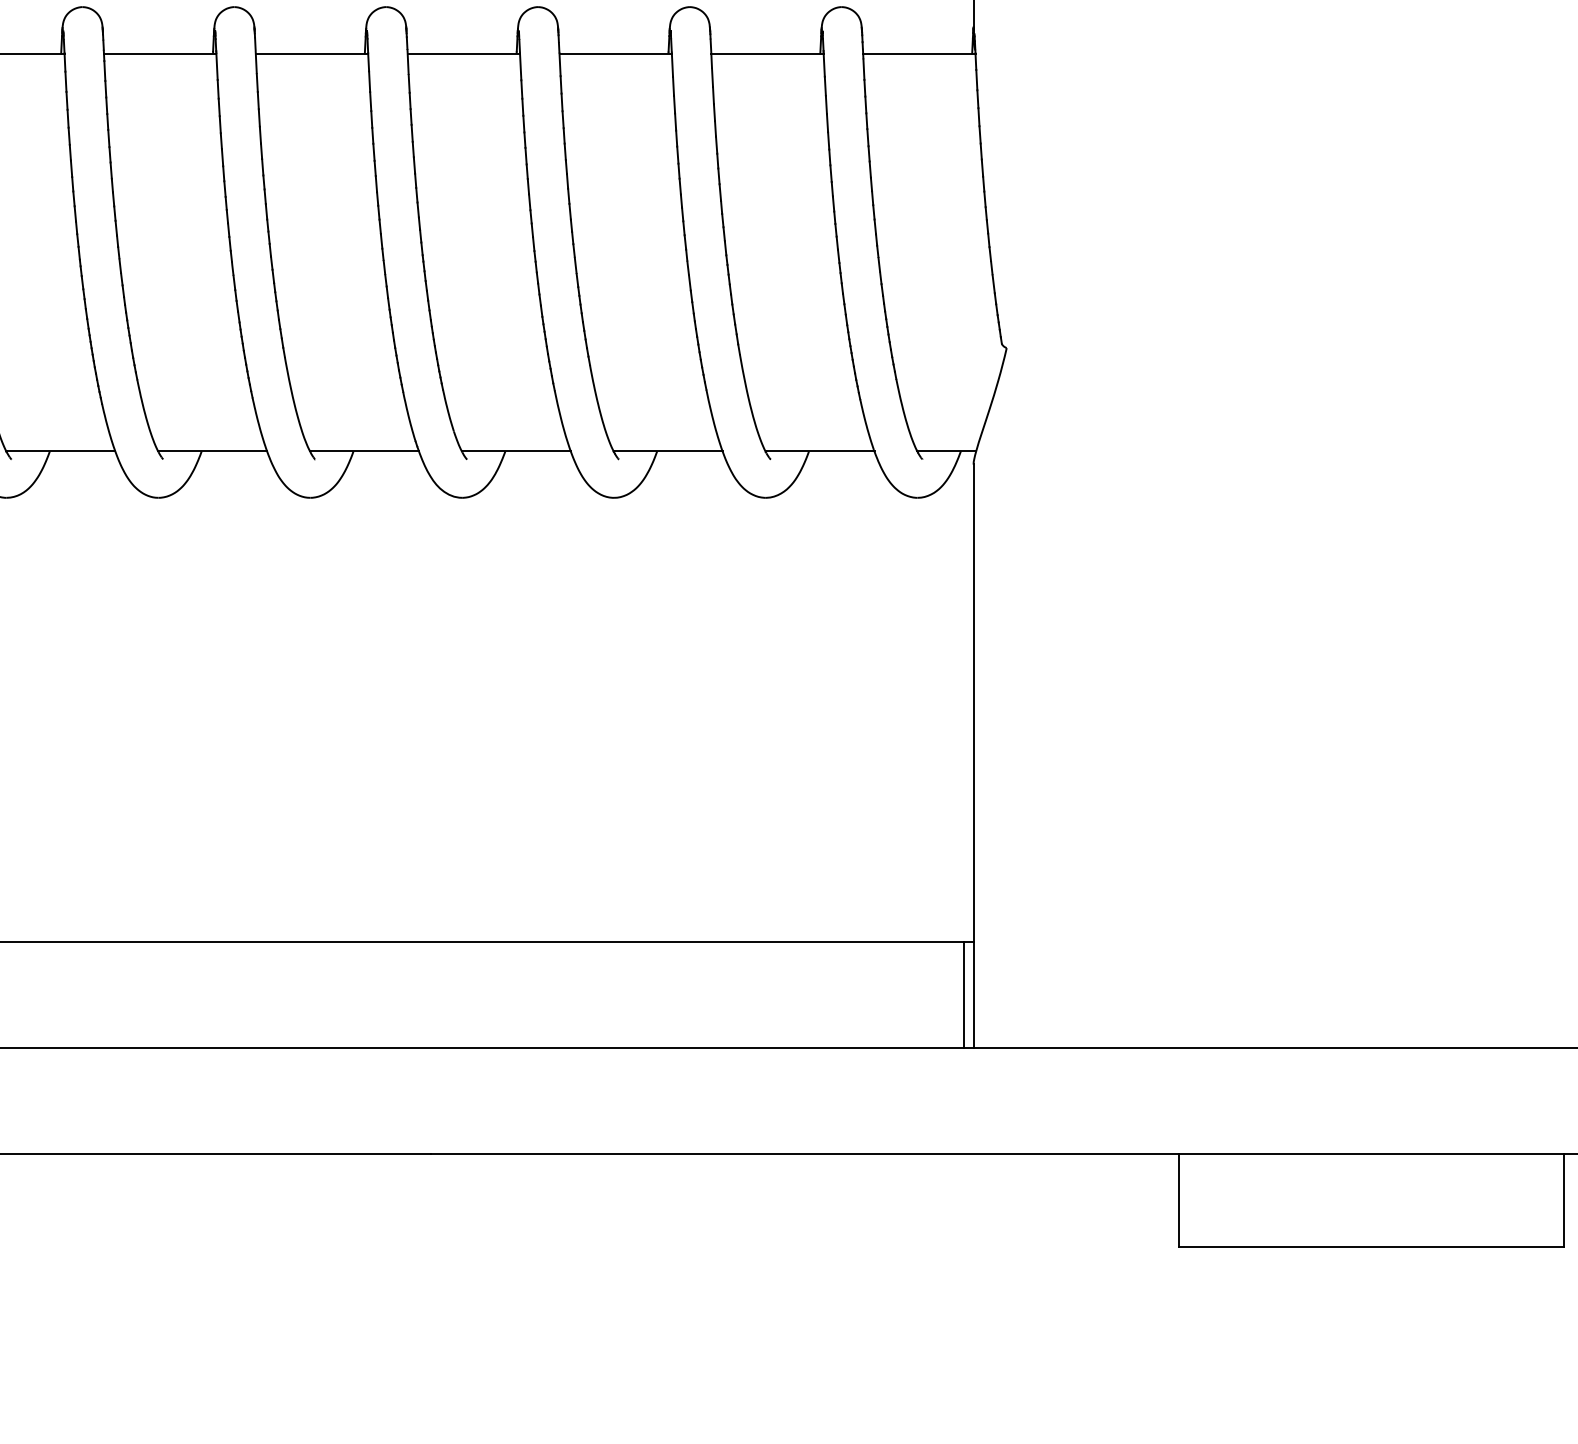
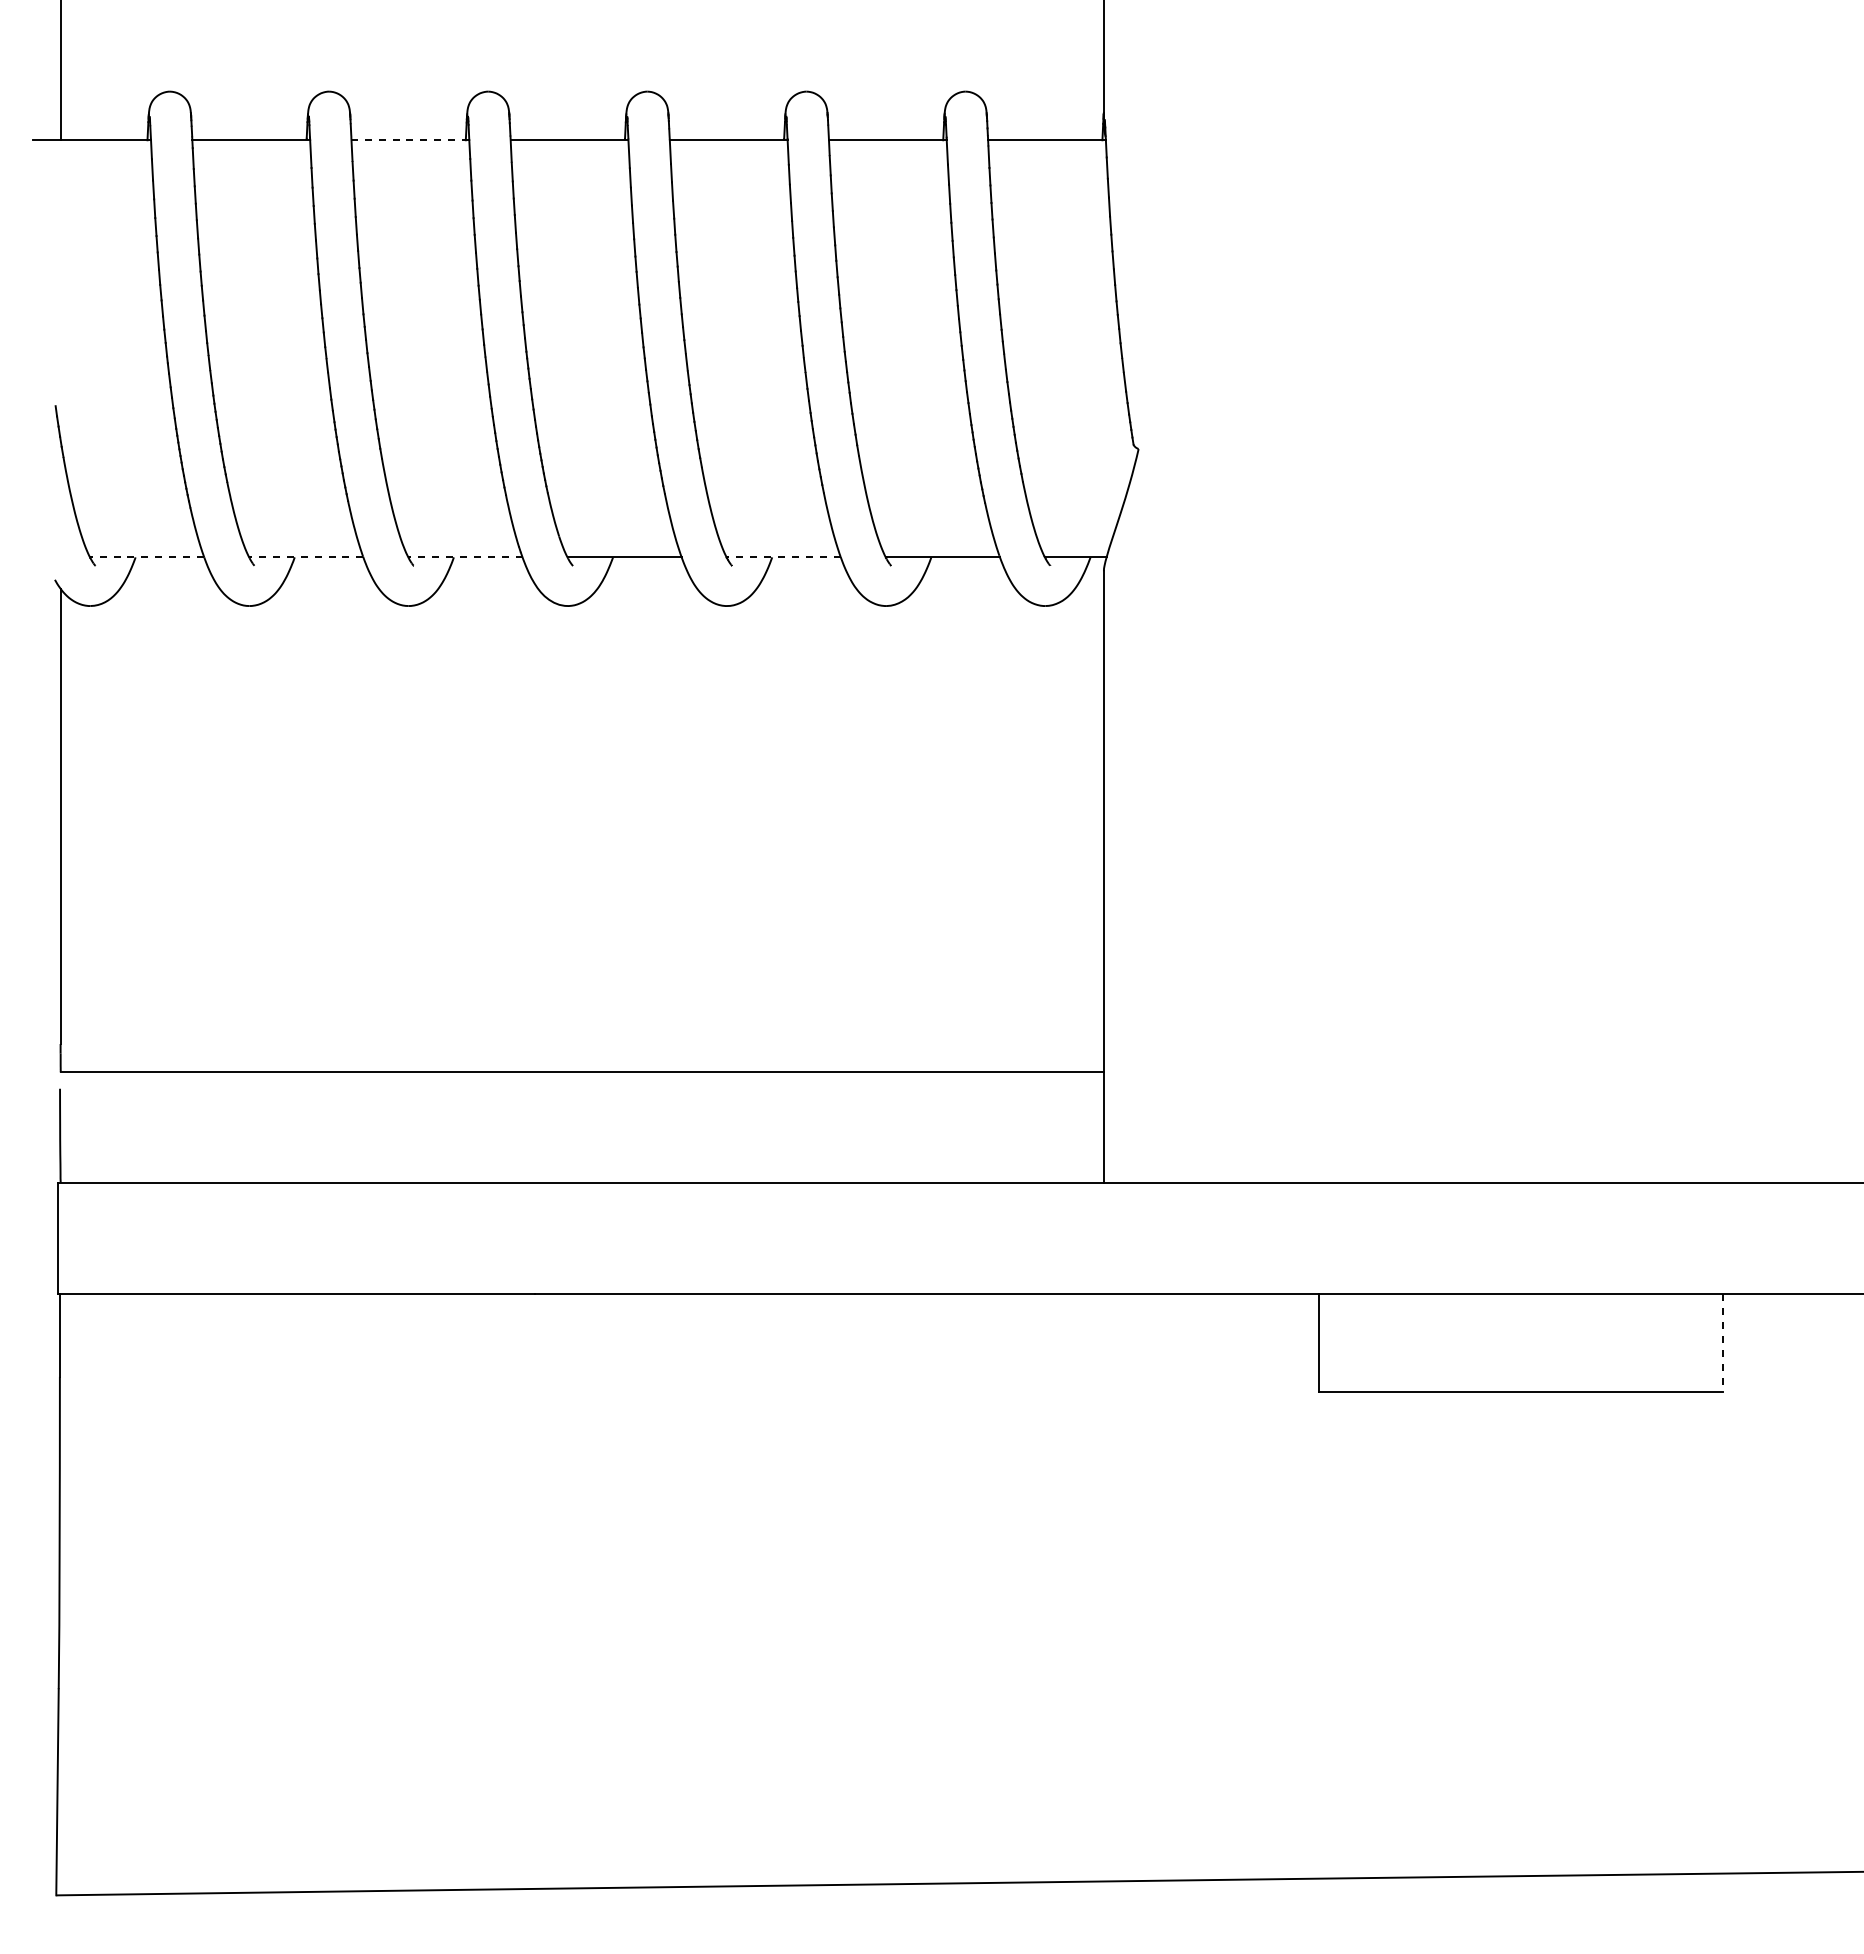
line: (312, 53) -> (410, 140), solid -> dashed
line: (60, 451) -> (146, 557), solid -> dashed
line: (211, 451) -> (305, 557), solid -> dashed
line: (363, 451) -> (464, 557), solid -> dashed
line: (667, 451) -> (783, 557), solid -> dashed
line: (963, 995) -> (1093, 1127), removed
line: (1563, 1200) -> (1722, 1342), solid -> dashed

